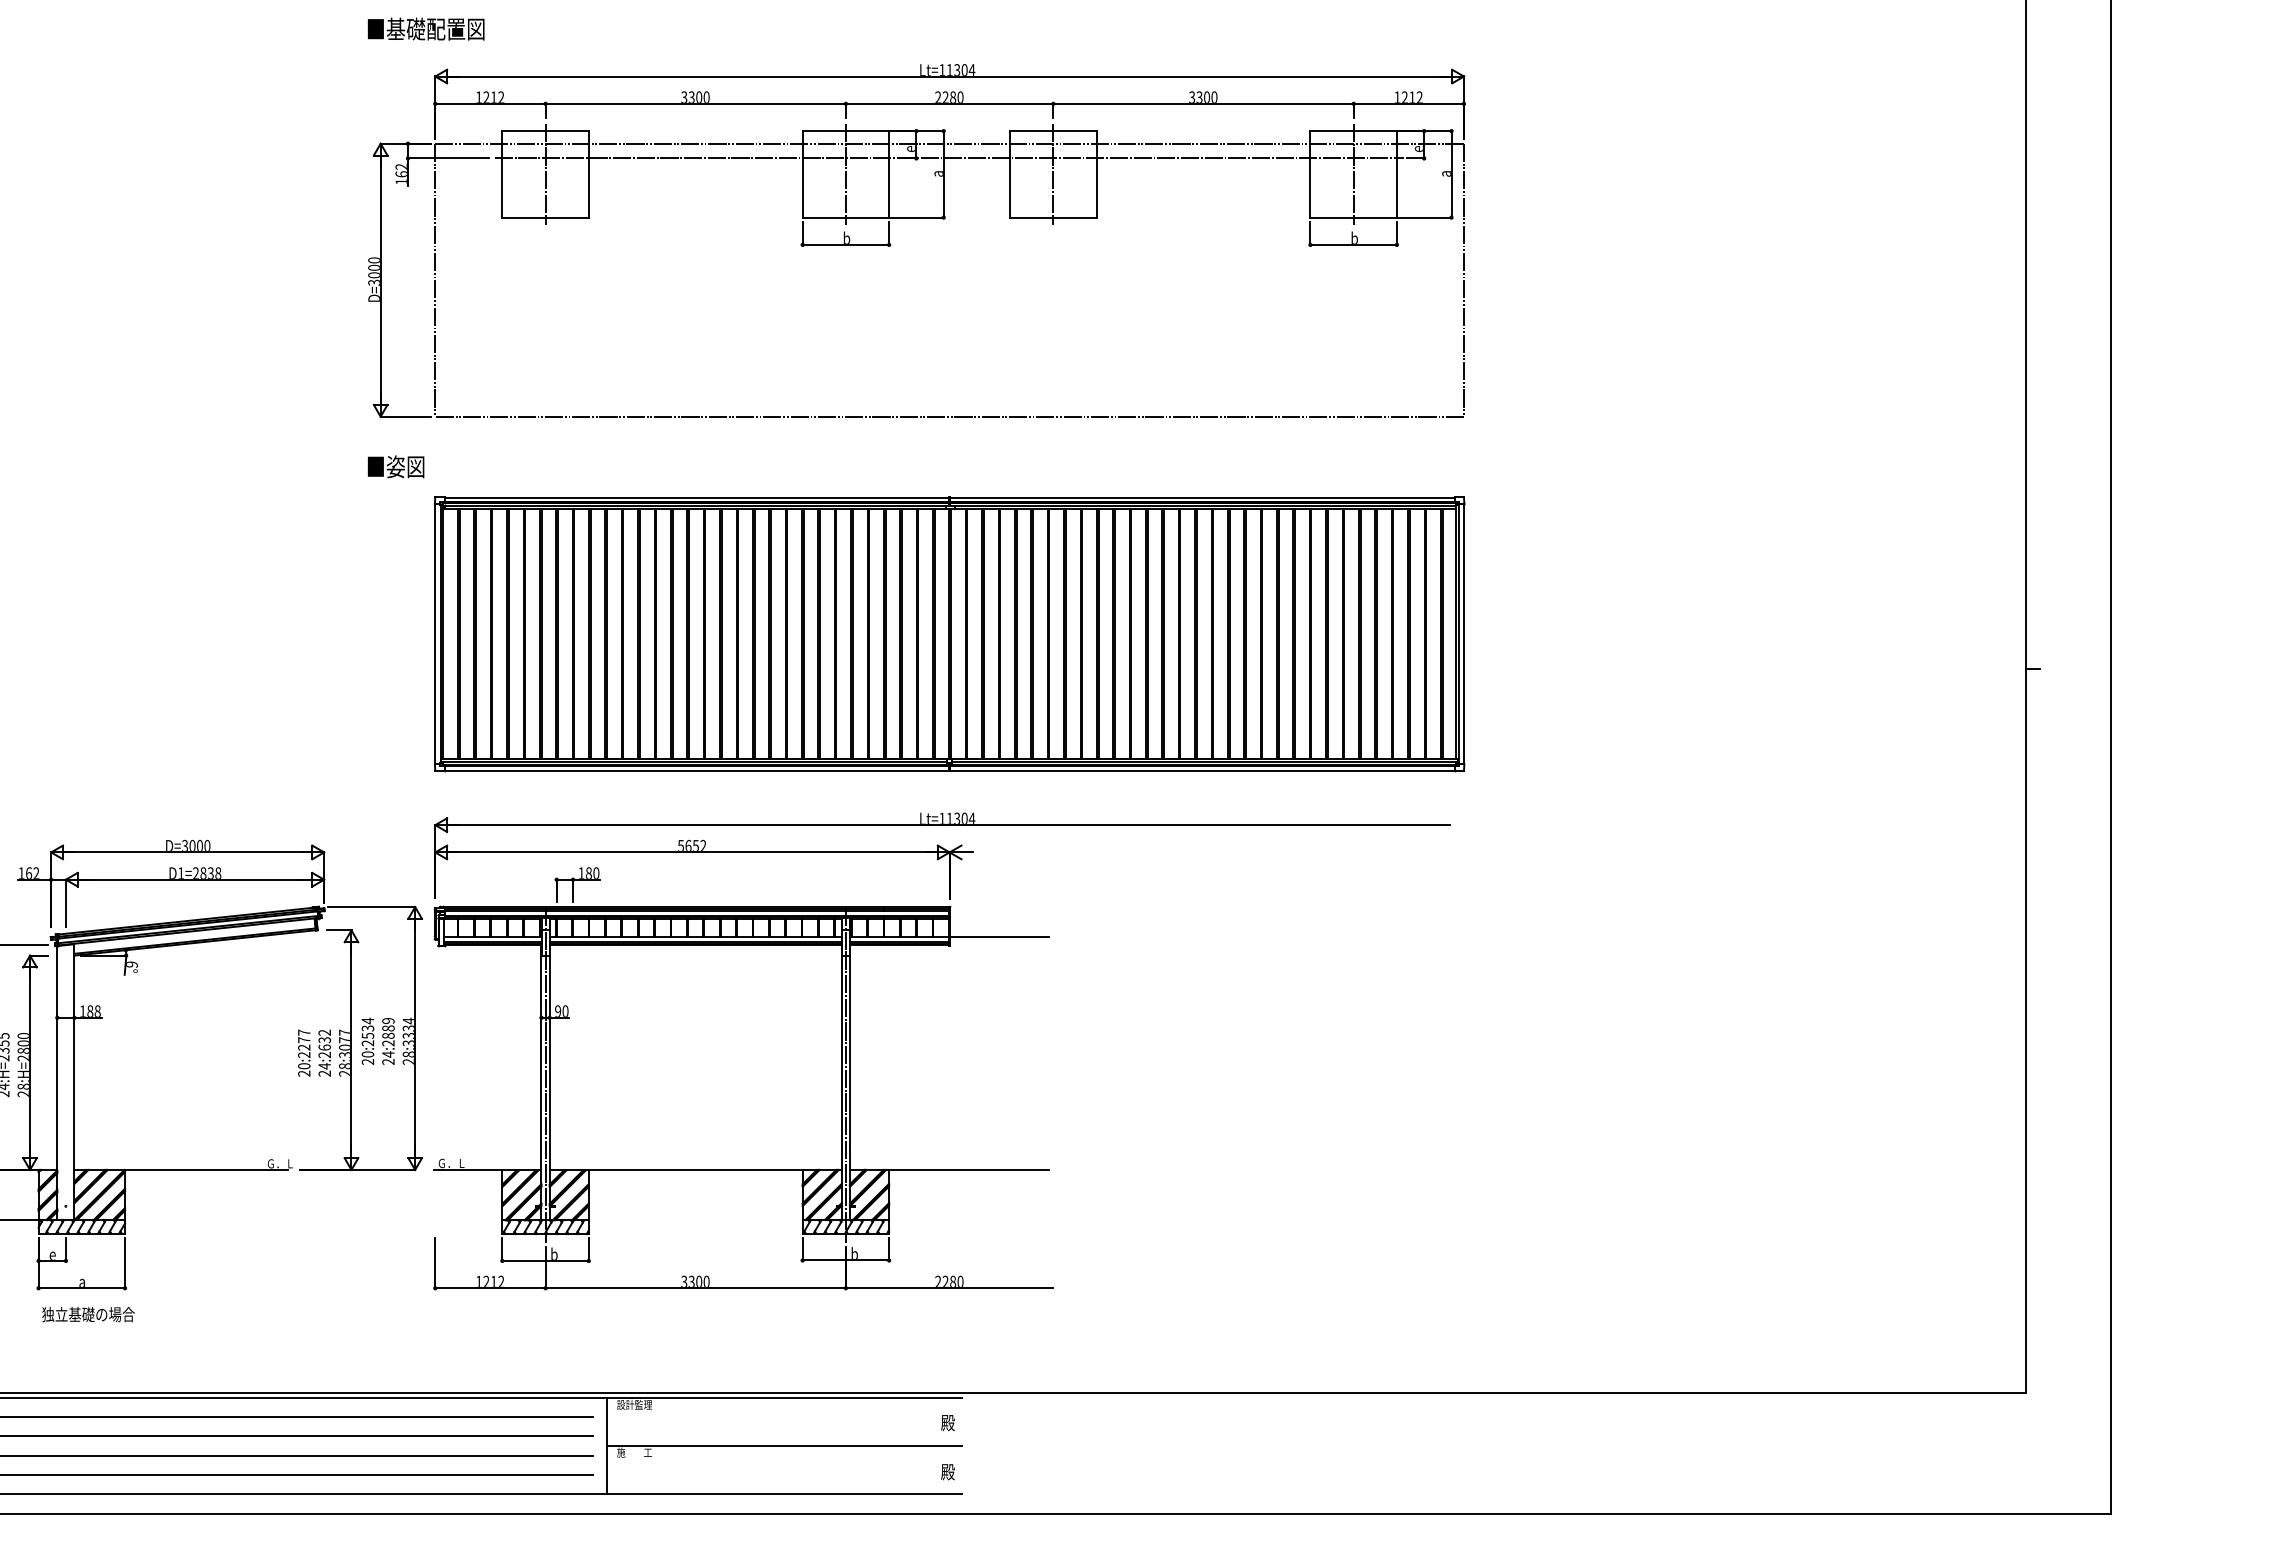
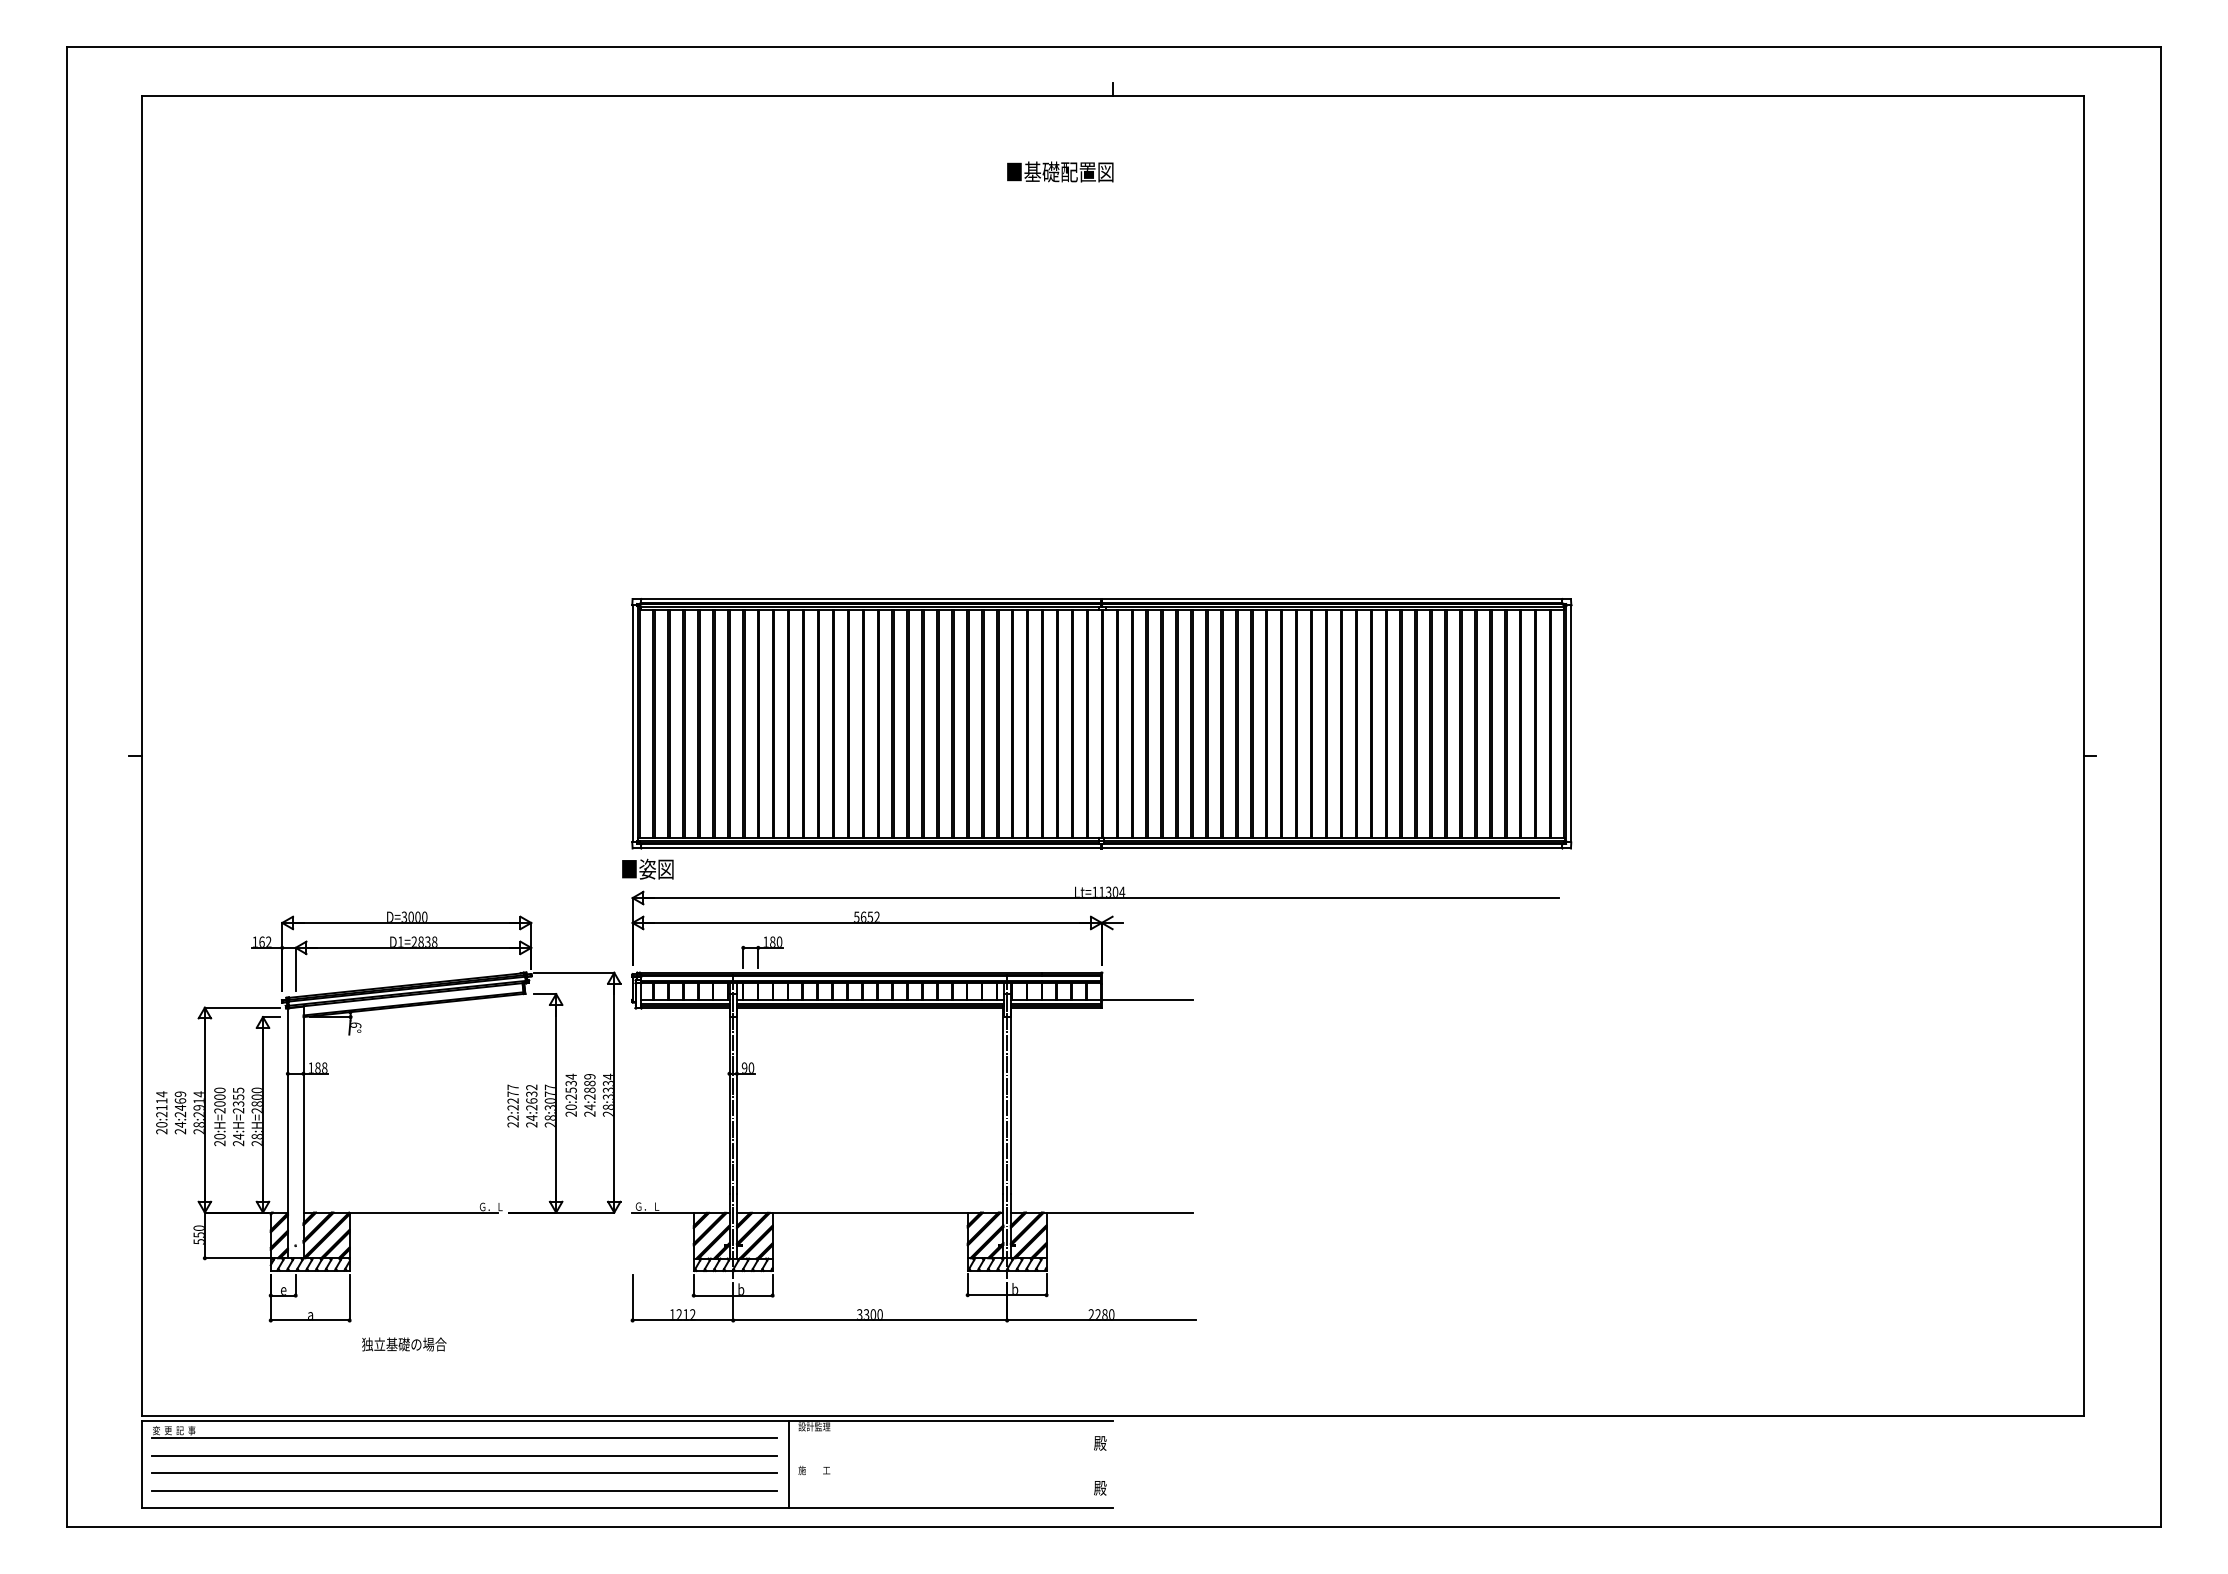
text: (426, 28) -> (1060, 171), moved
part: (916, 218) -> (1071, 344), removed
text: (395, 466) -> (647, 868), moved
text: (303, 1065) -> (512, 1117), 20:2277 -> 22:2277
text: (88, 1314) -> (404, 1344), moved
line: (784, 1446) -> (951, 1464), removed

